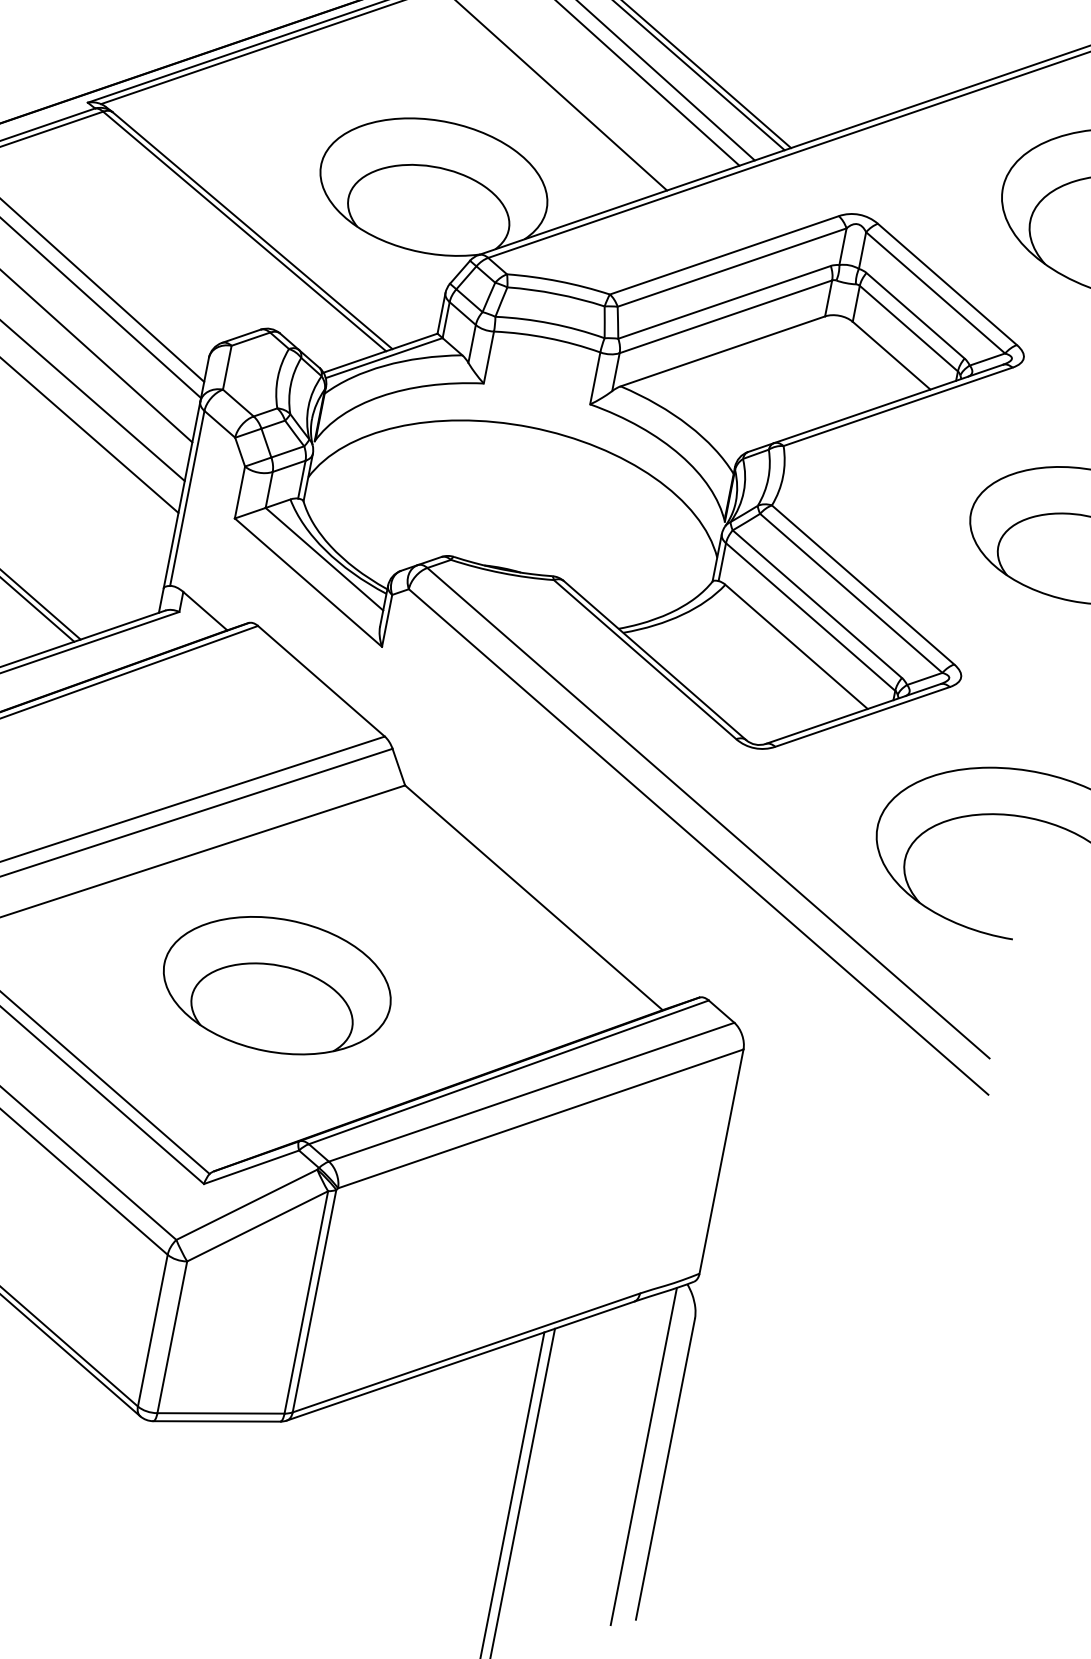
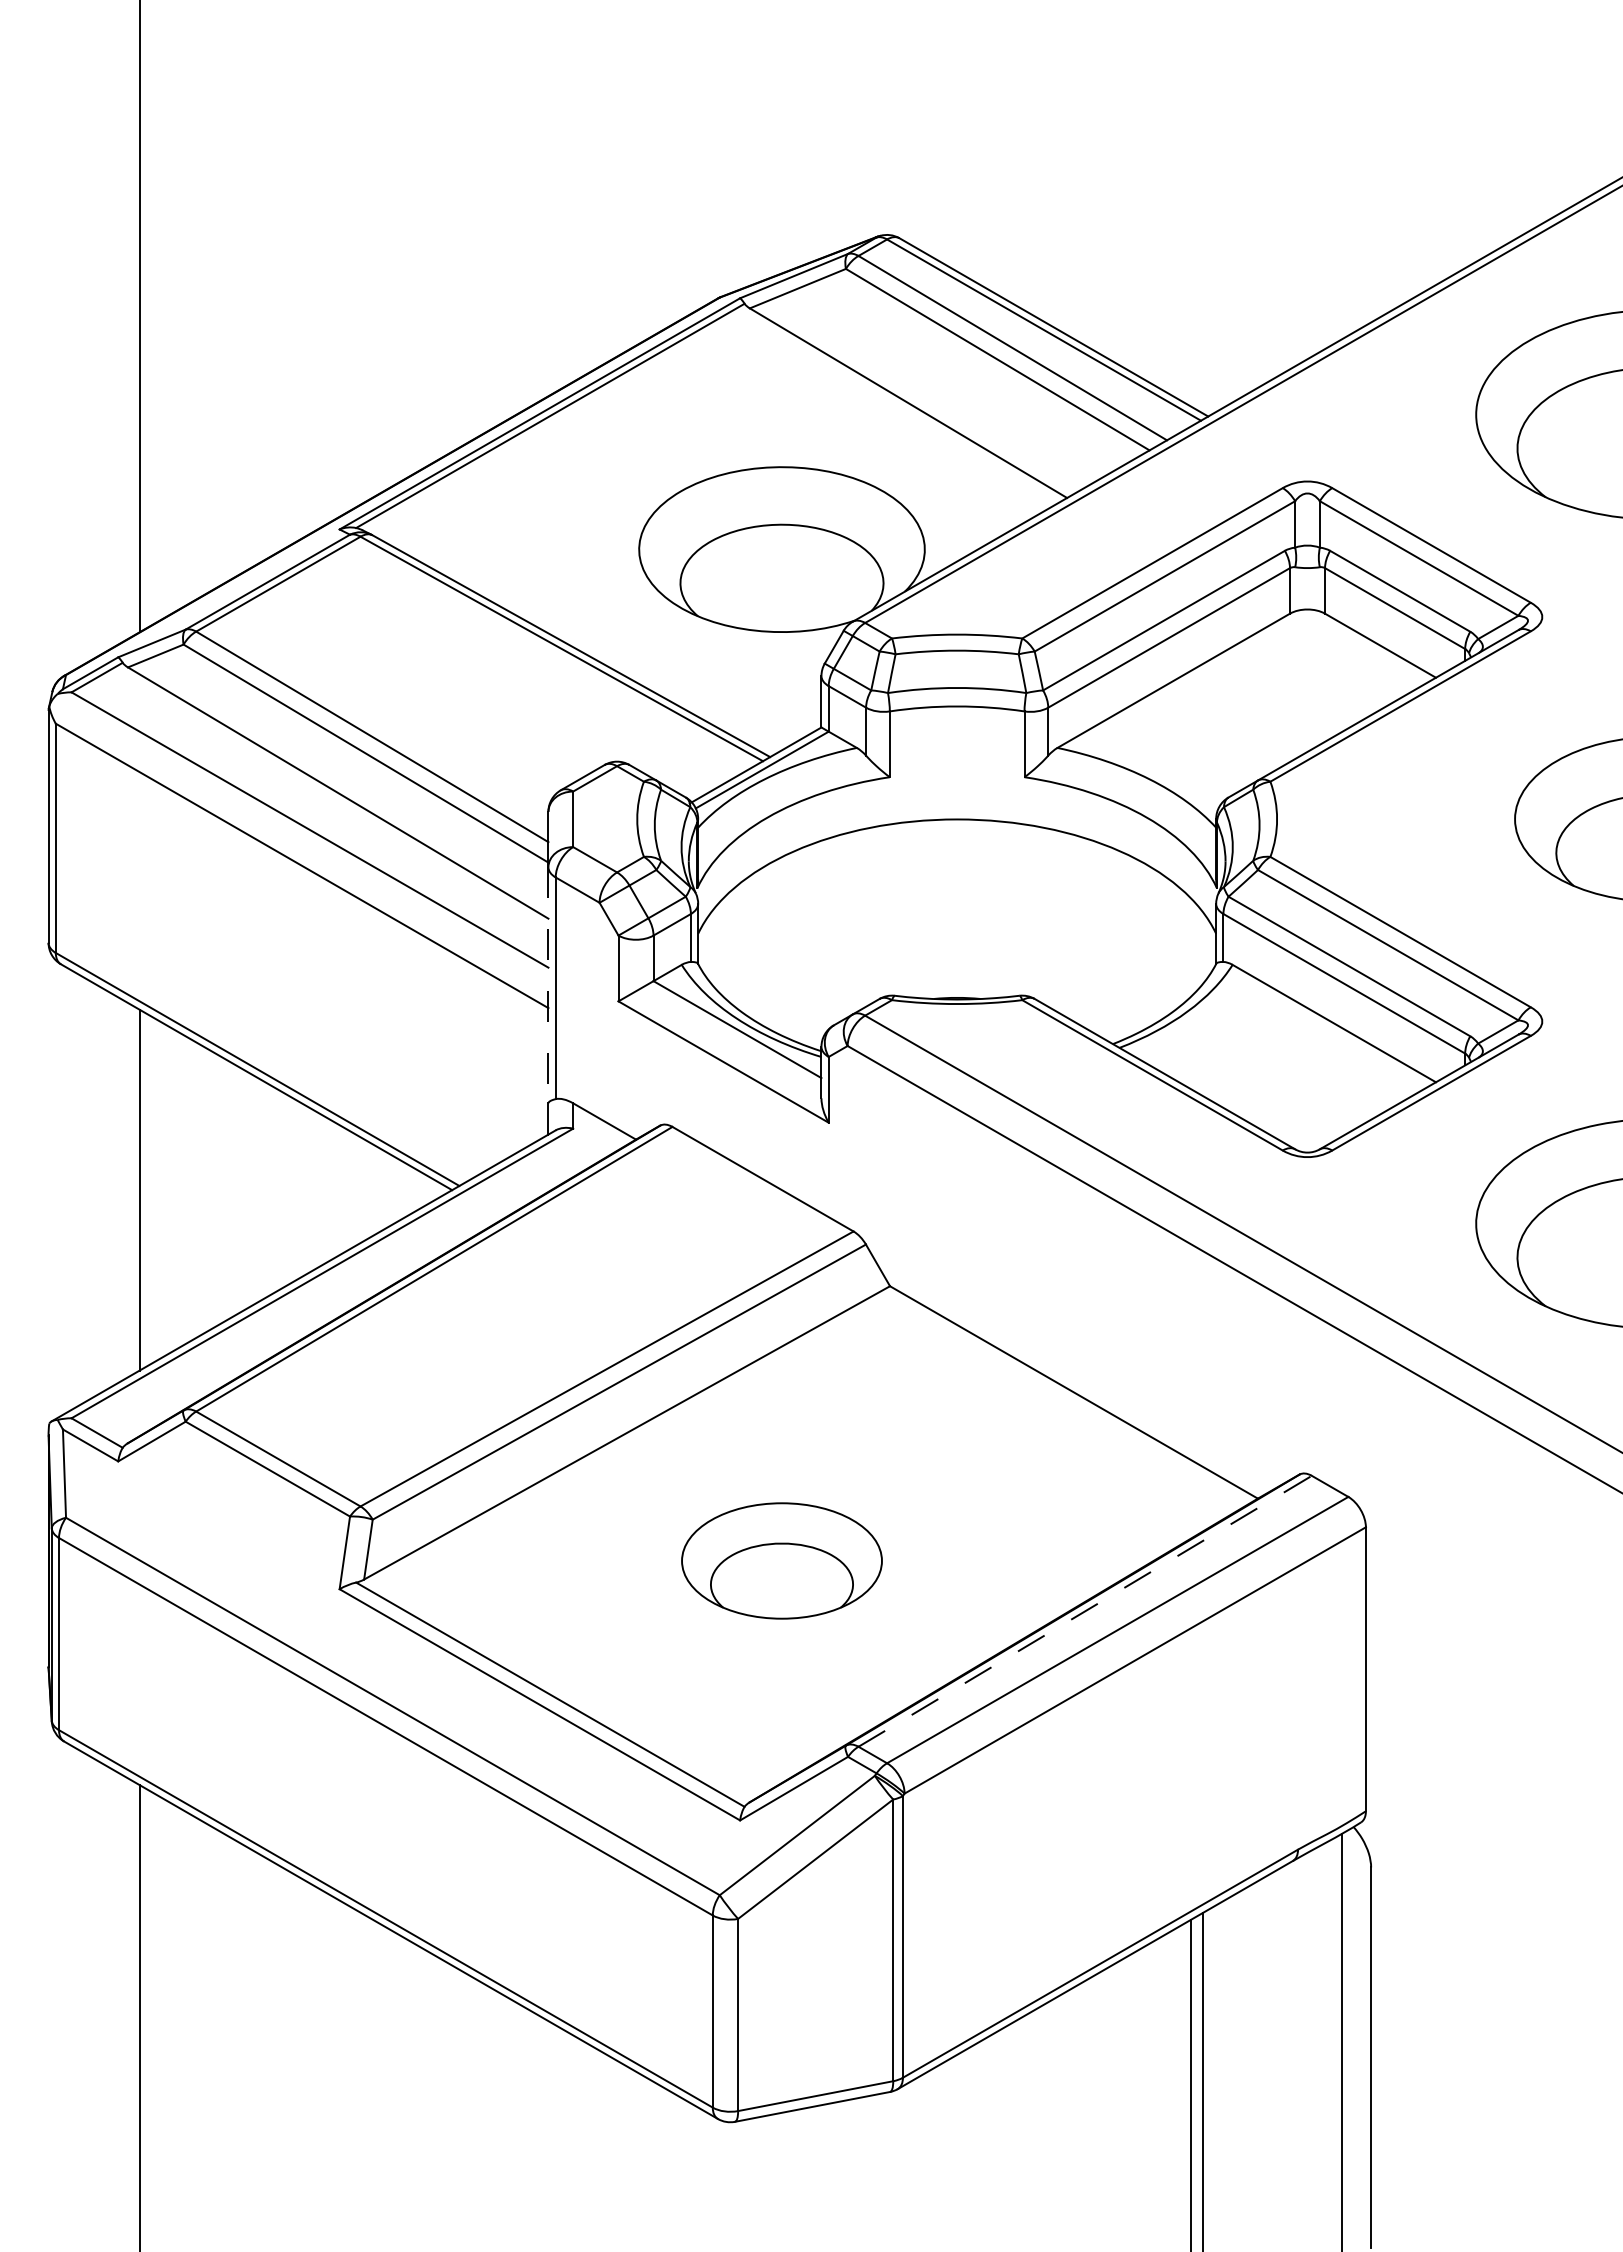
line: (182, 495) -> (548, 985), solid -> dashed
part: (276, 985) -> (781, 1560), size x0.7
line: (509, 1072) -> (1085, 1611), solid -> dashed

